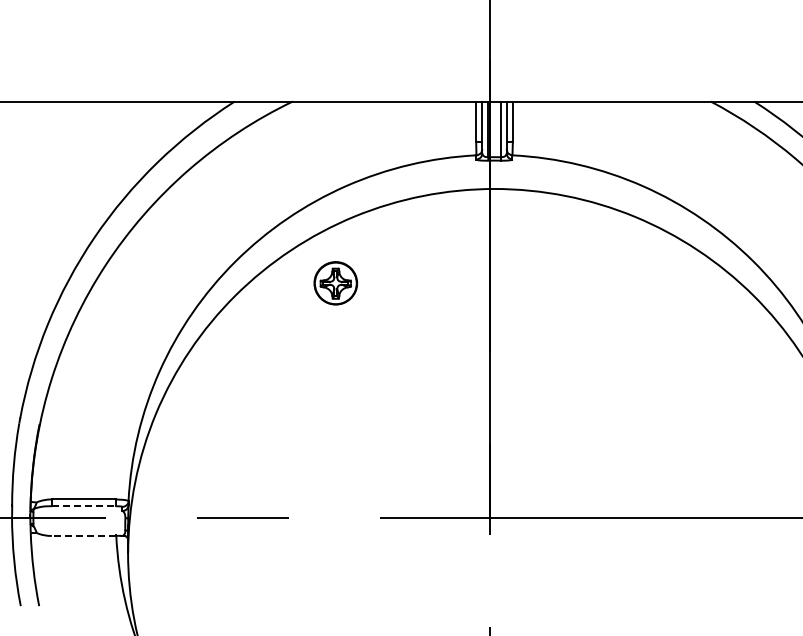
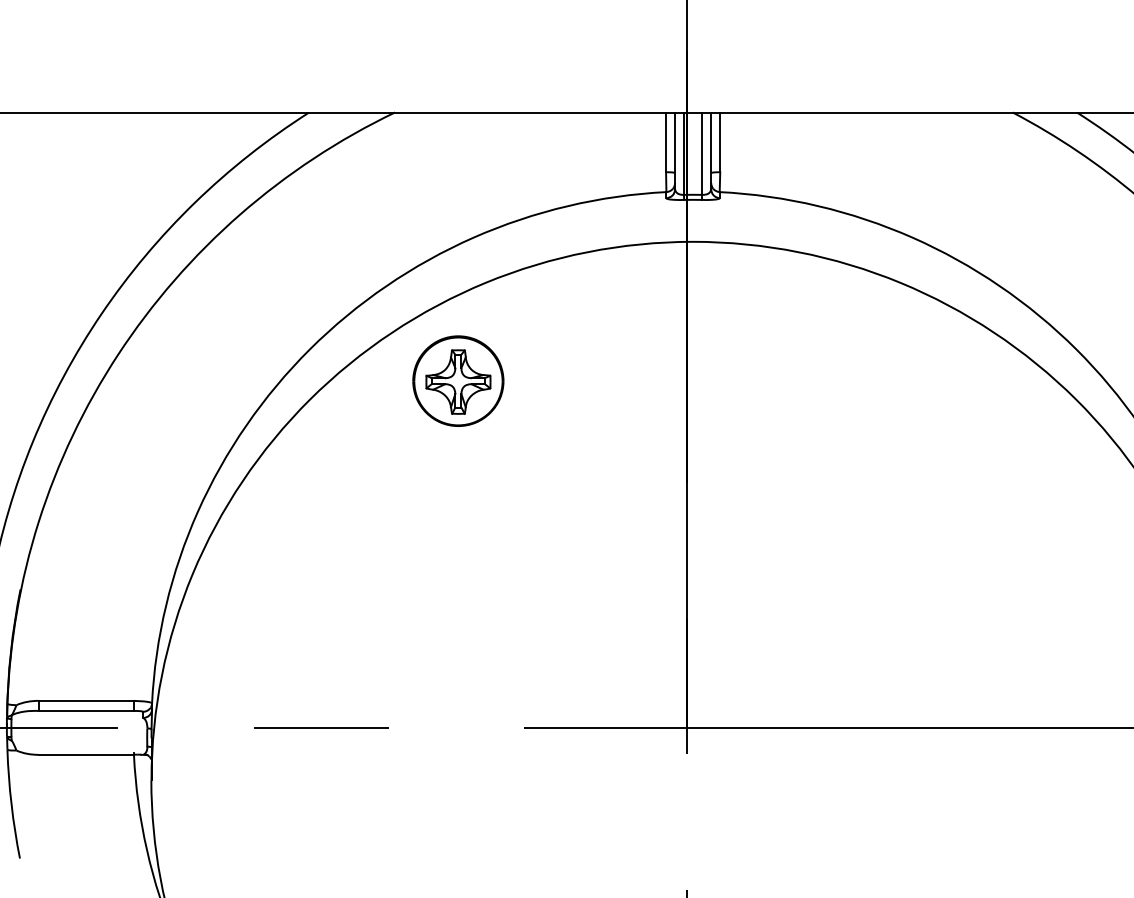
part: (335, 283) -> (458, 381), size x1.43
line: (84, 506) -> (86, 711), dashed -> solid
line: (83, 535) -> (85, 754), dashed -> solid

